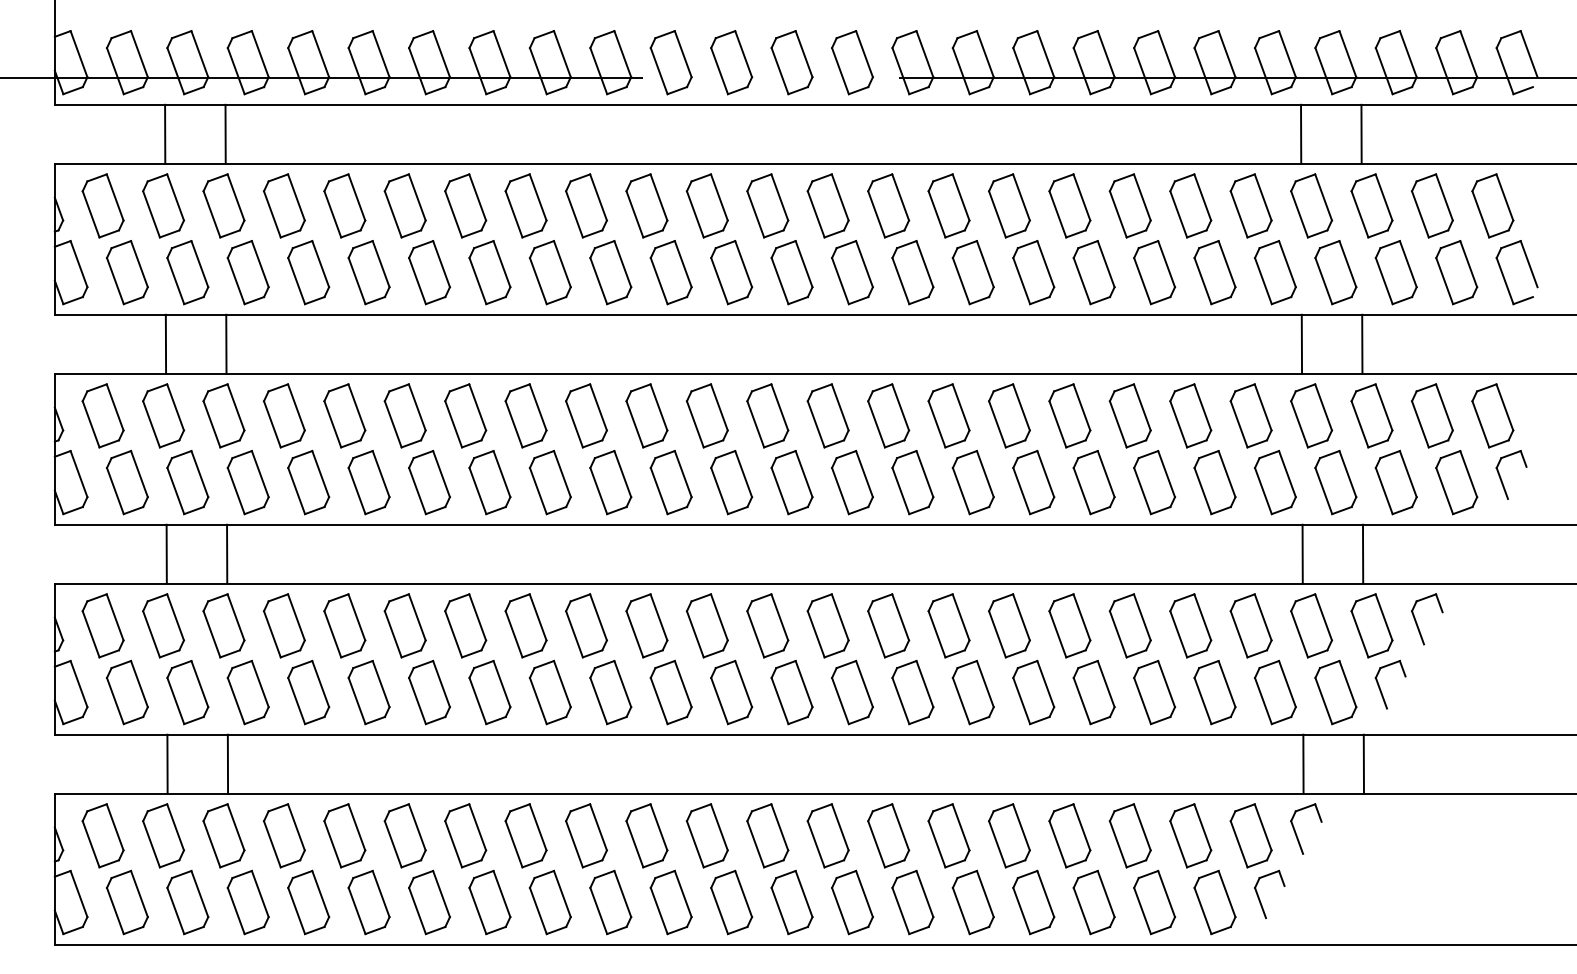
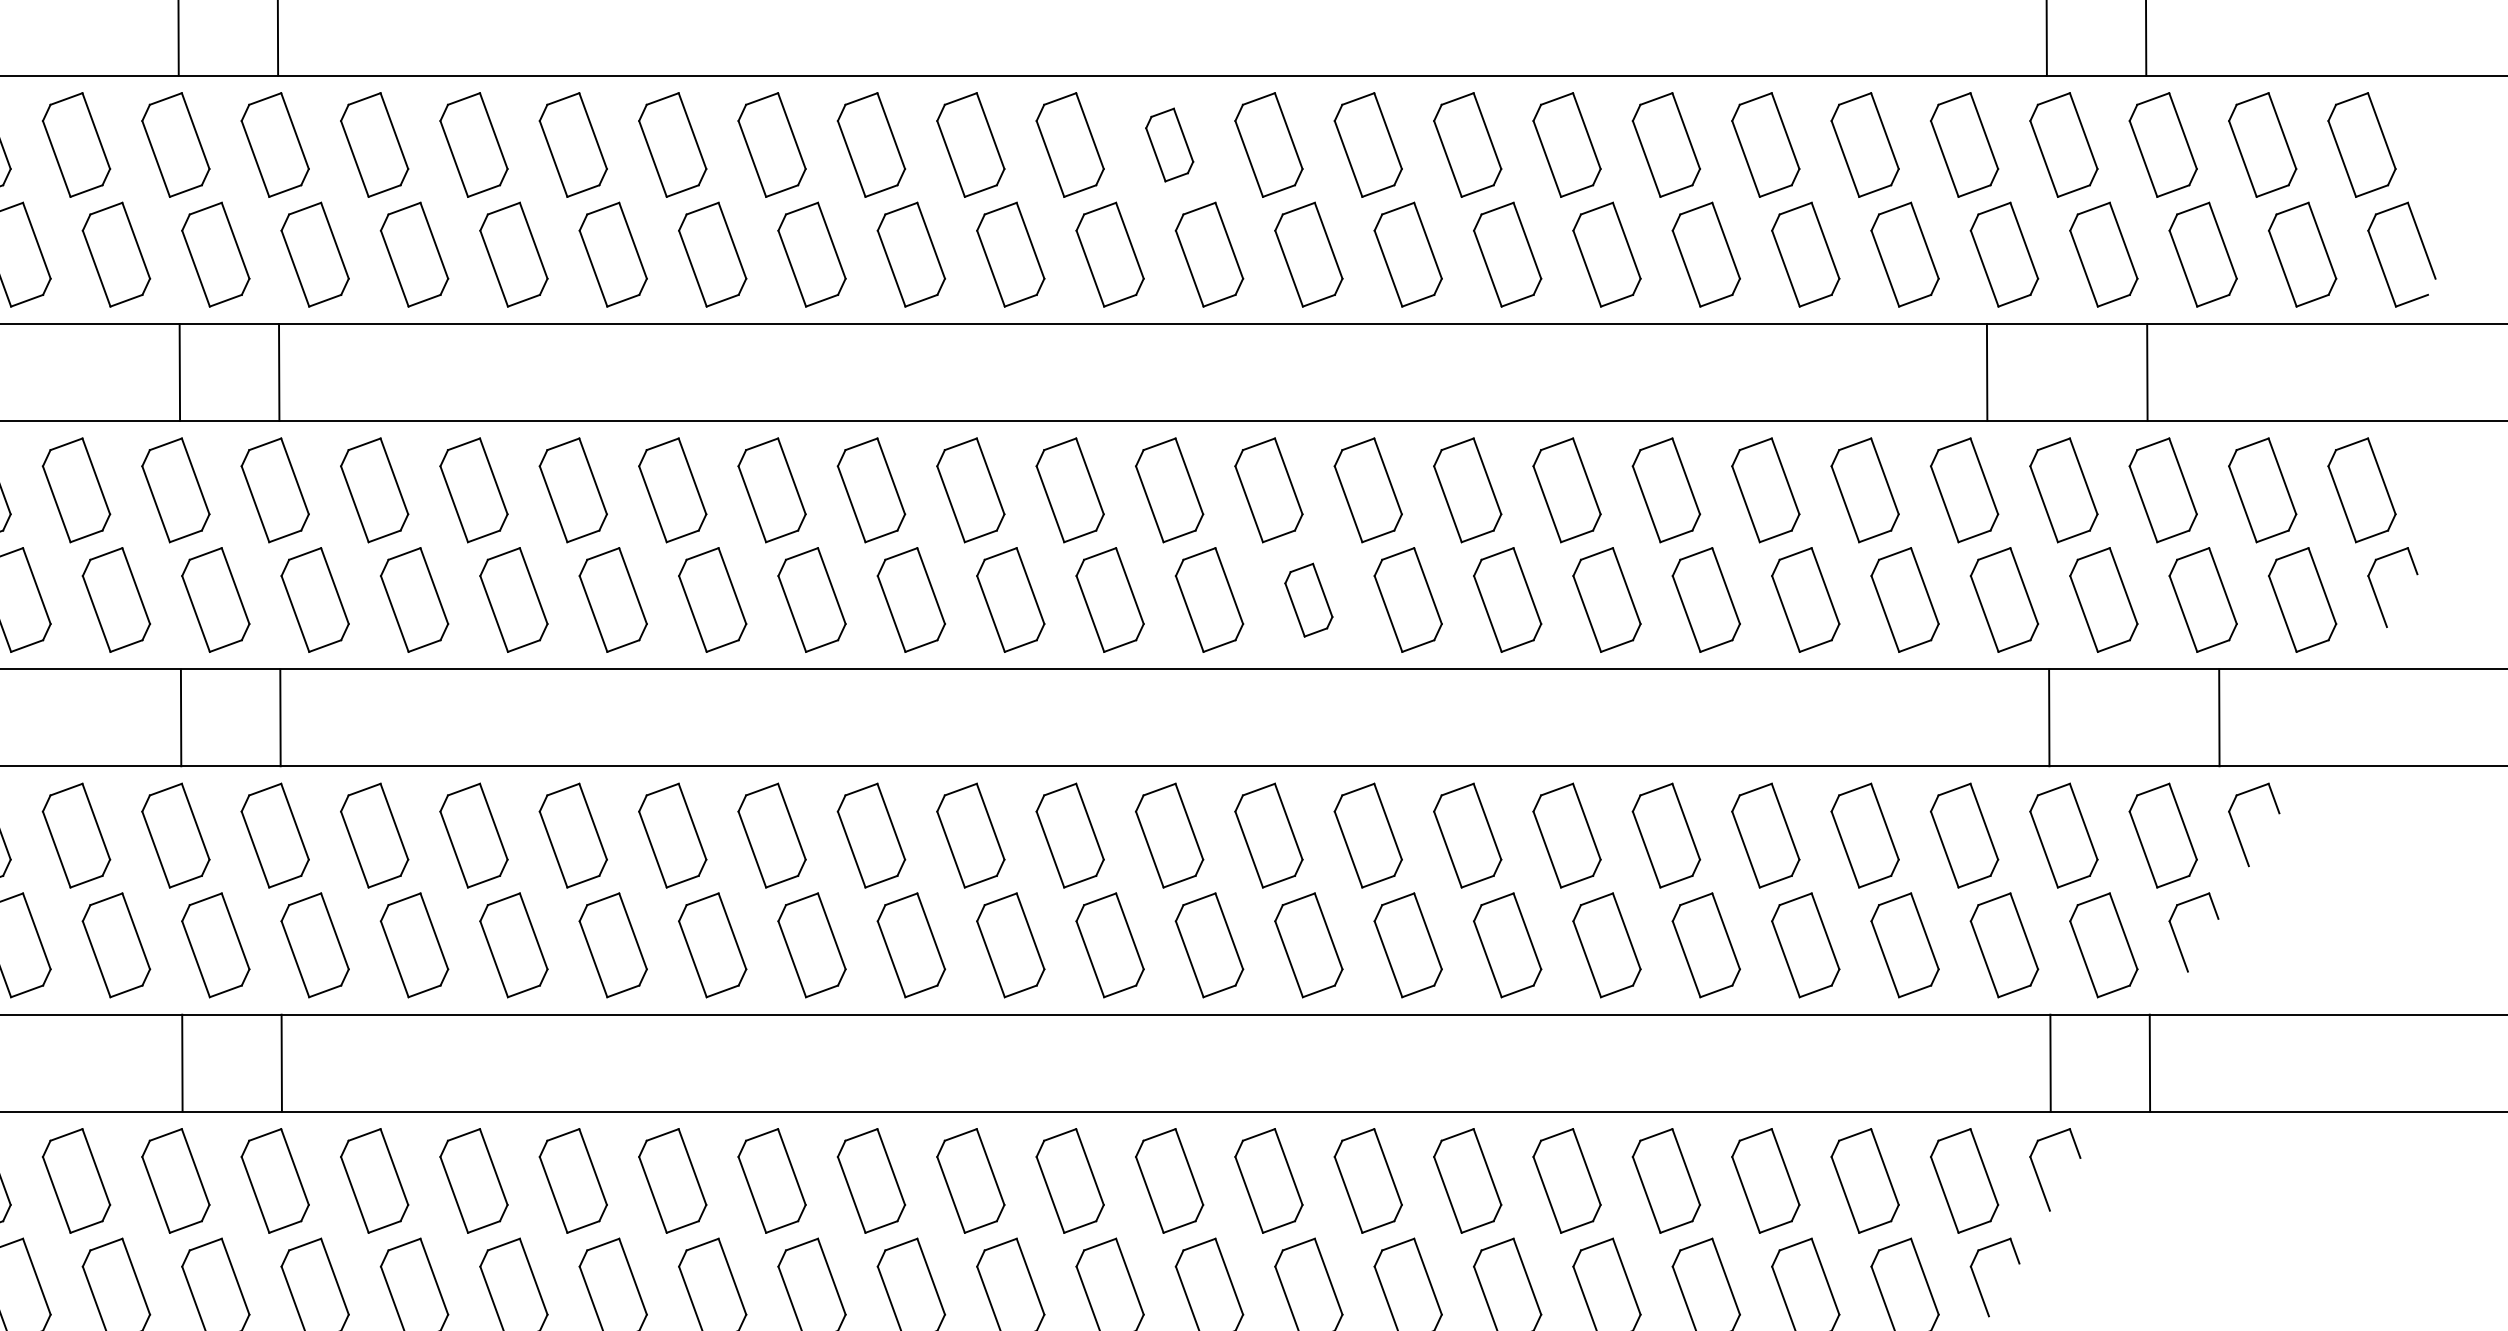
part: (767, 205) -> (1169, 144), size x0.7
line: (1301, 343) -> (1986, 371), moved
part: (852, 482) -> (1308, 599), size x0.7
line: (1362, 553) -> (2218, 716), moved

